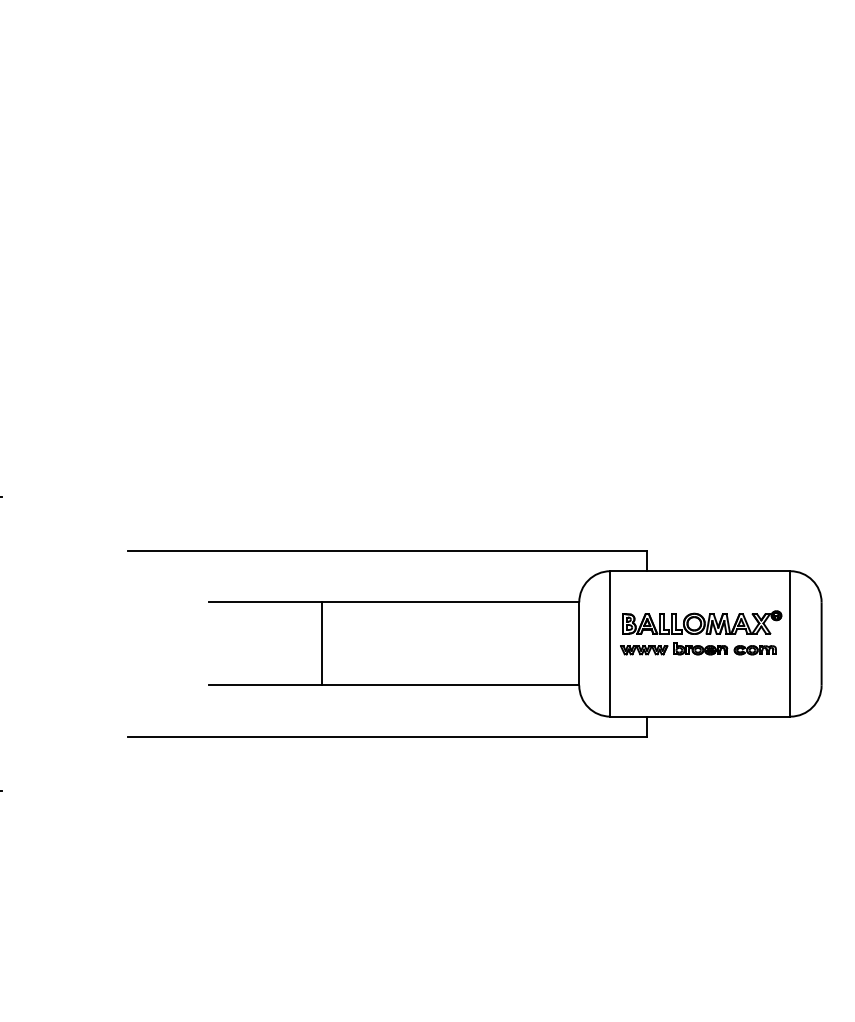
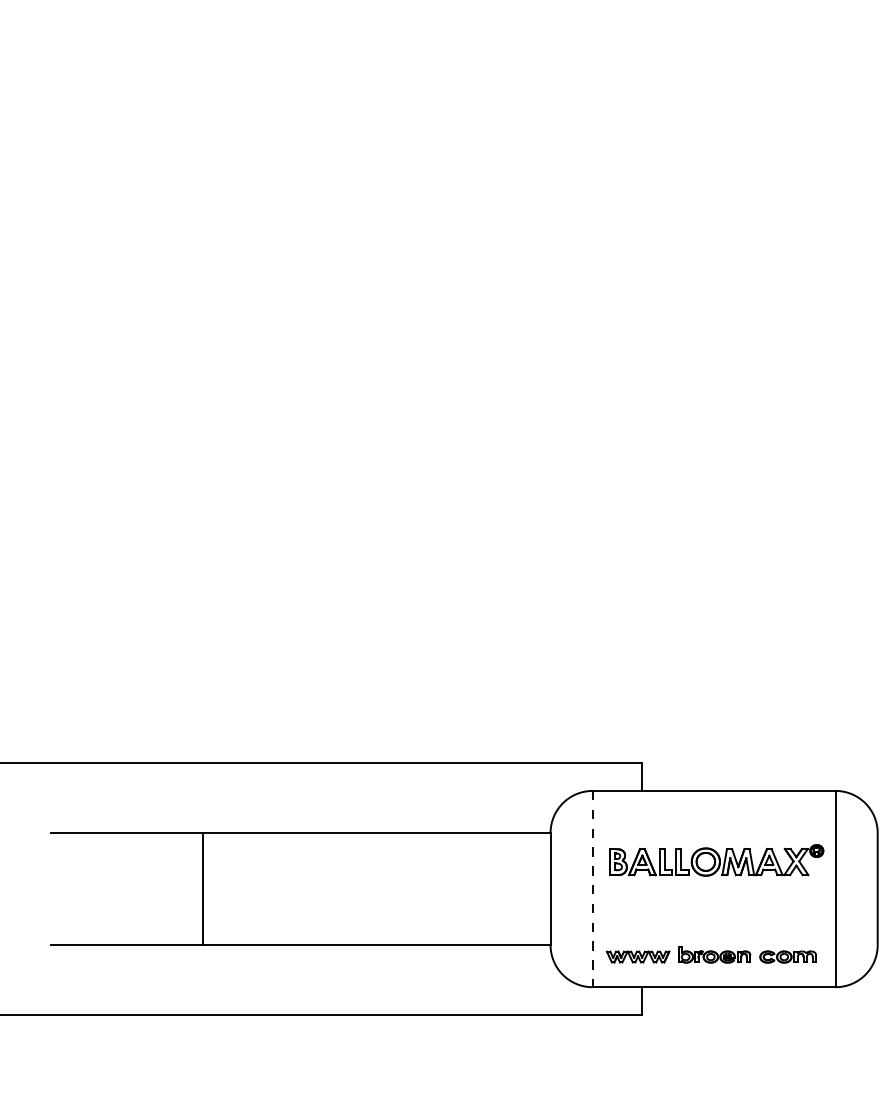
line: (610, 643) -> (592, 888), solid -> dashed
part: (698, 648) -> (711, 954), moved

